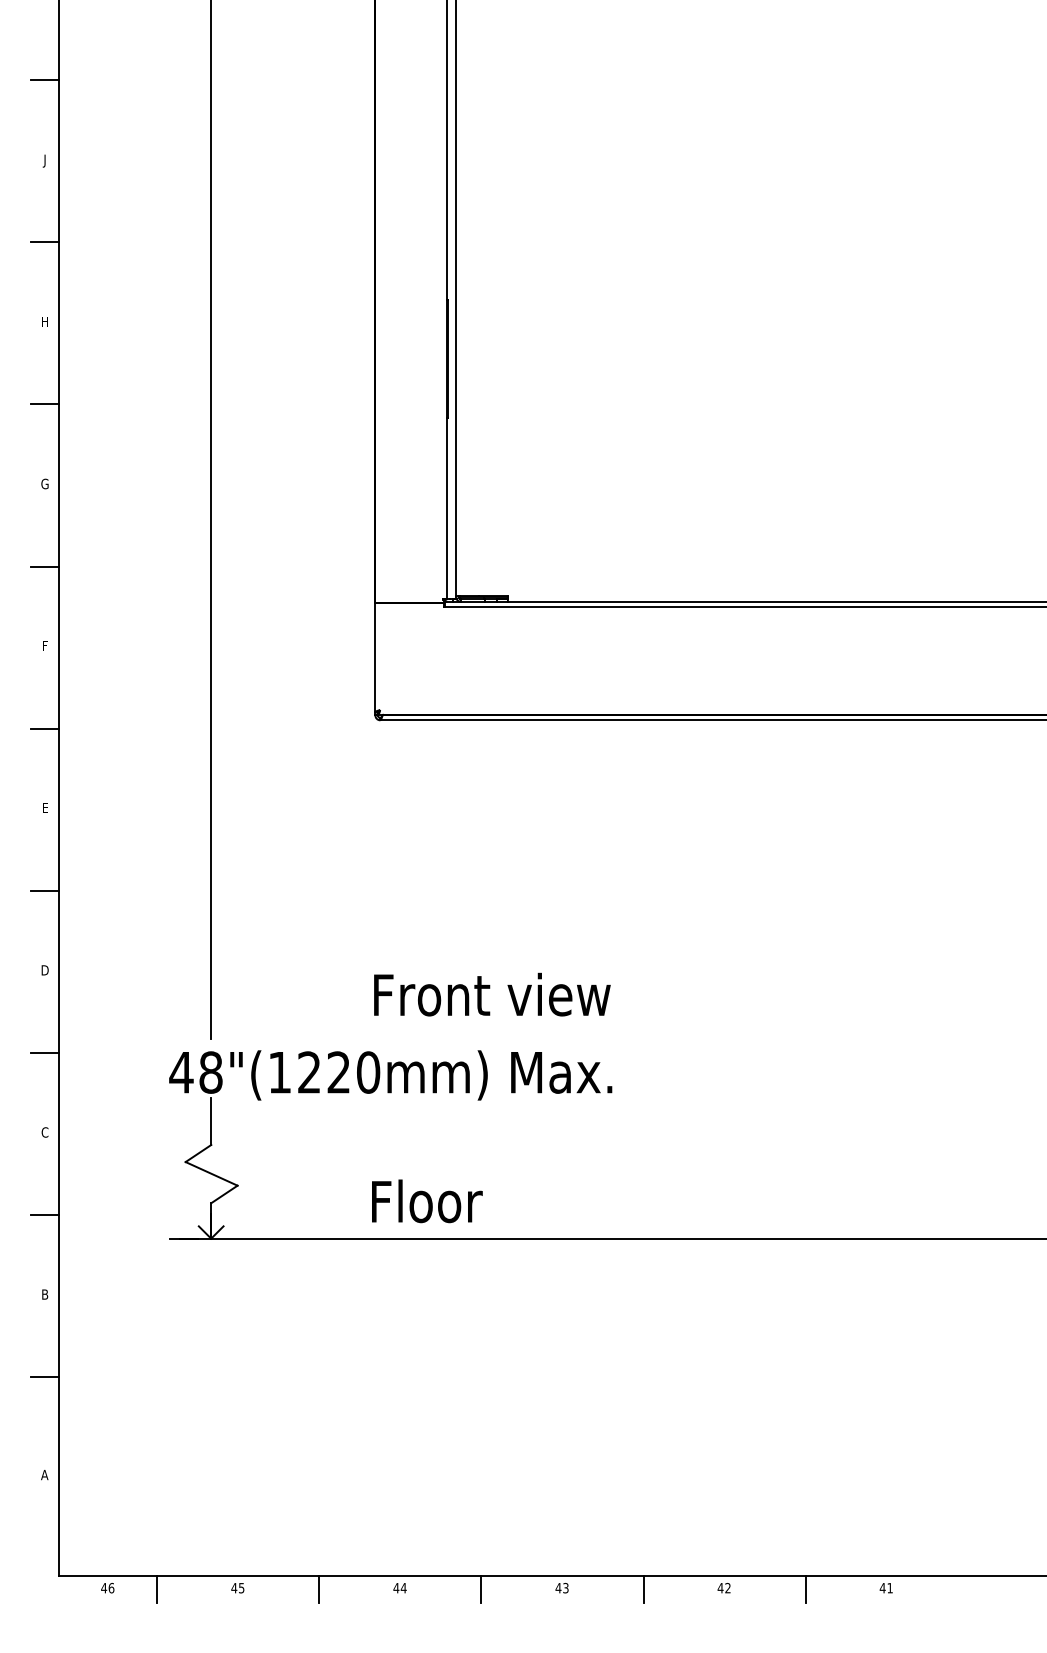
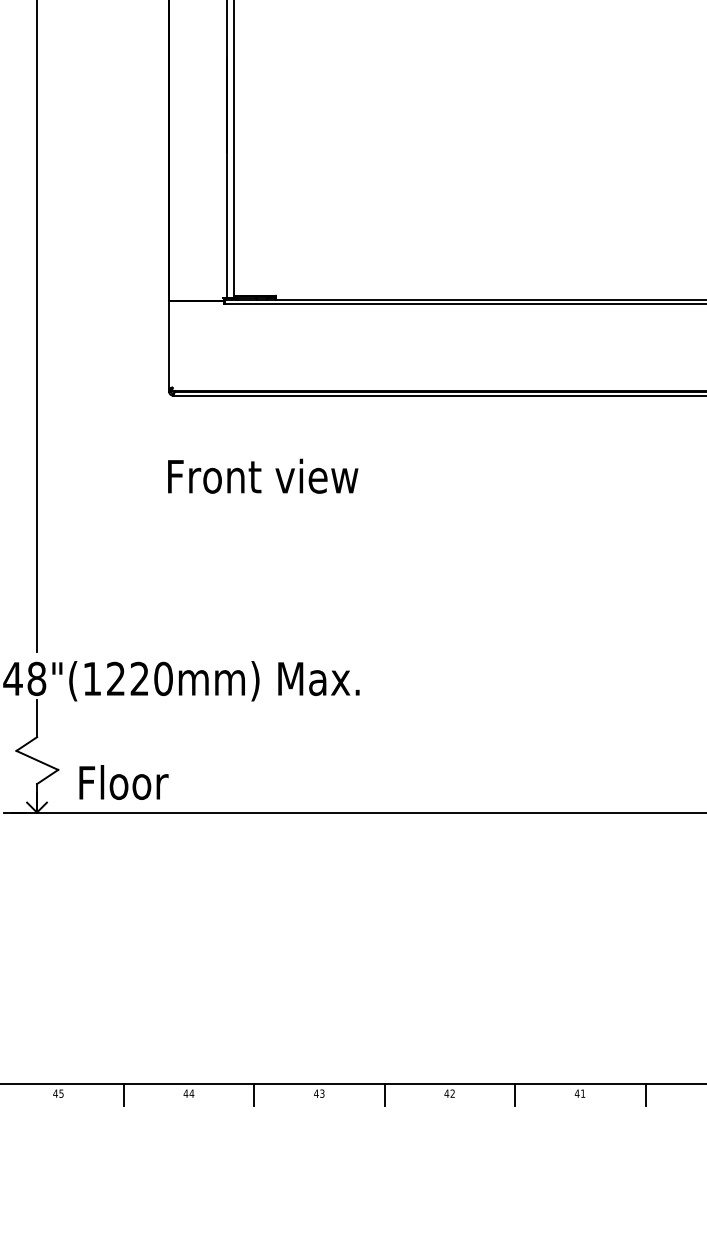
text: (492, 994) -> (263, 476), moved
text: (427, 1201) -> (124, 782), moved
line: (967, 1589) -> (645, 1094), added

